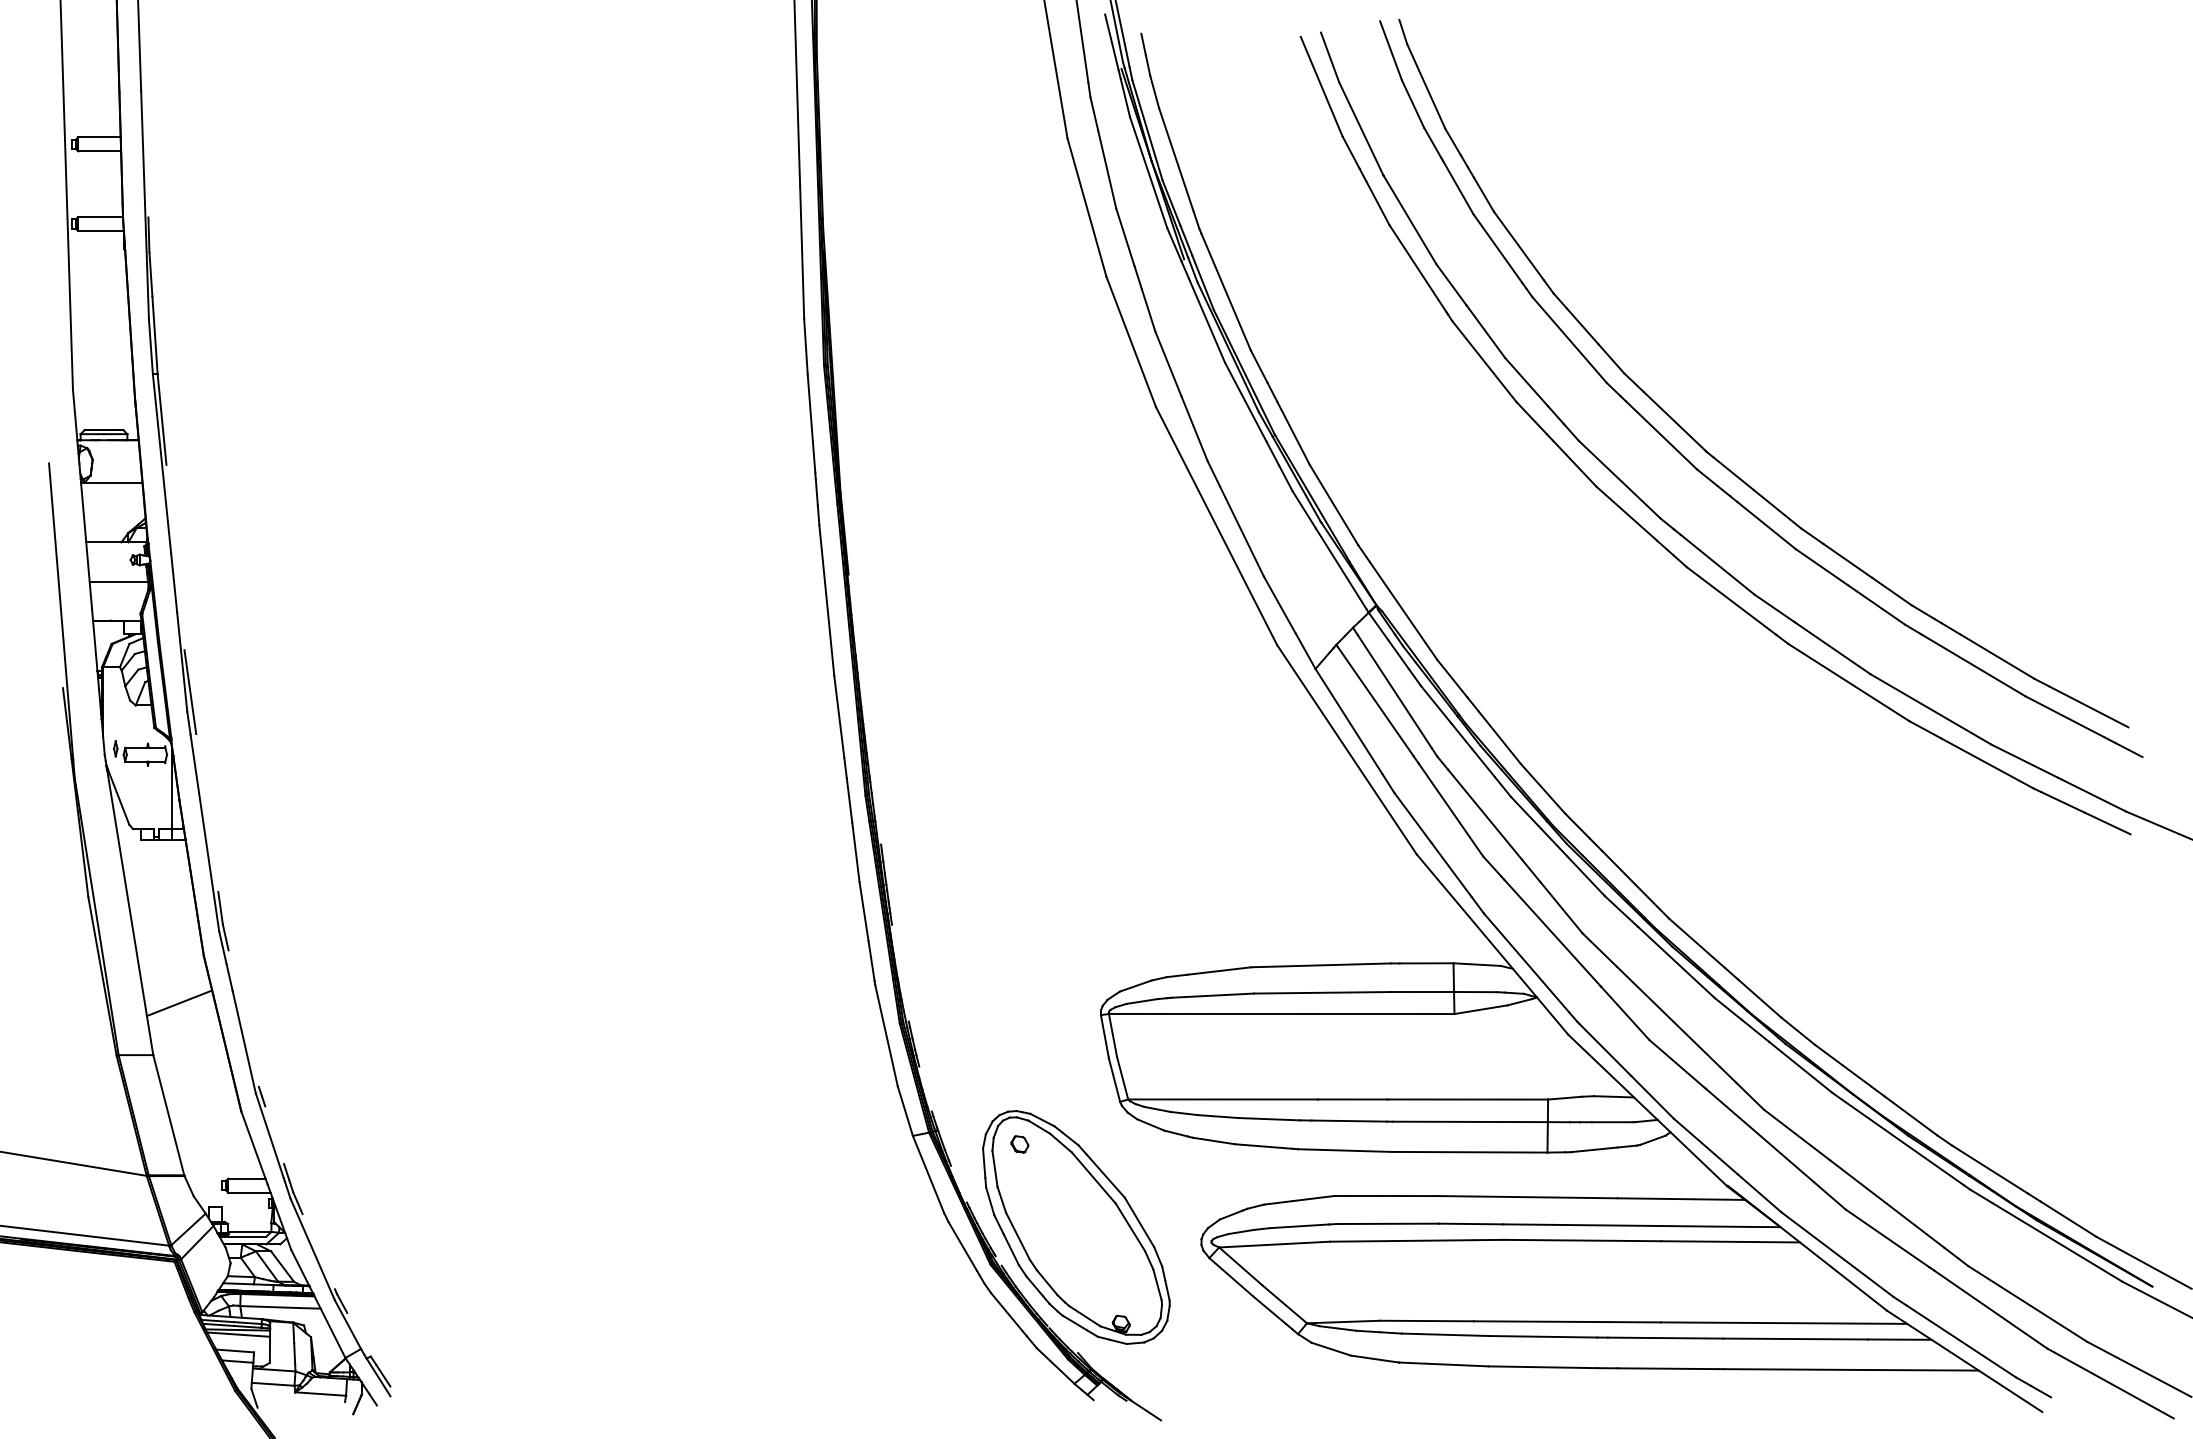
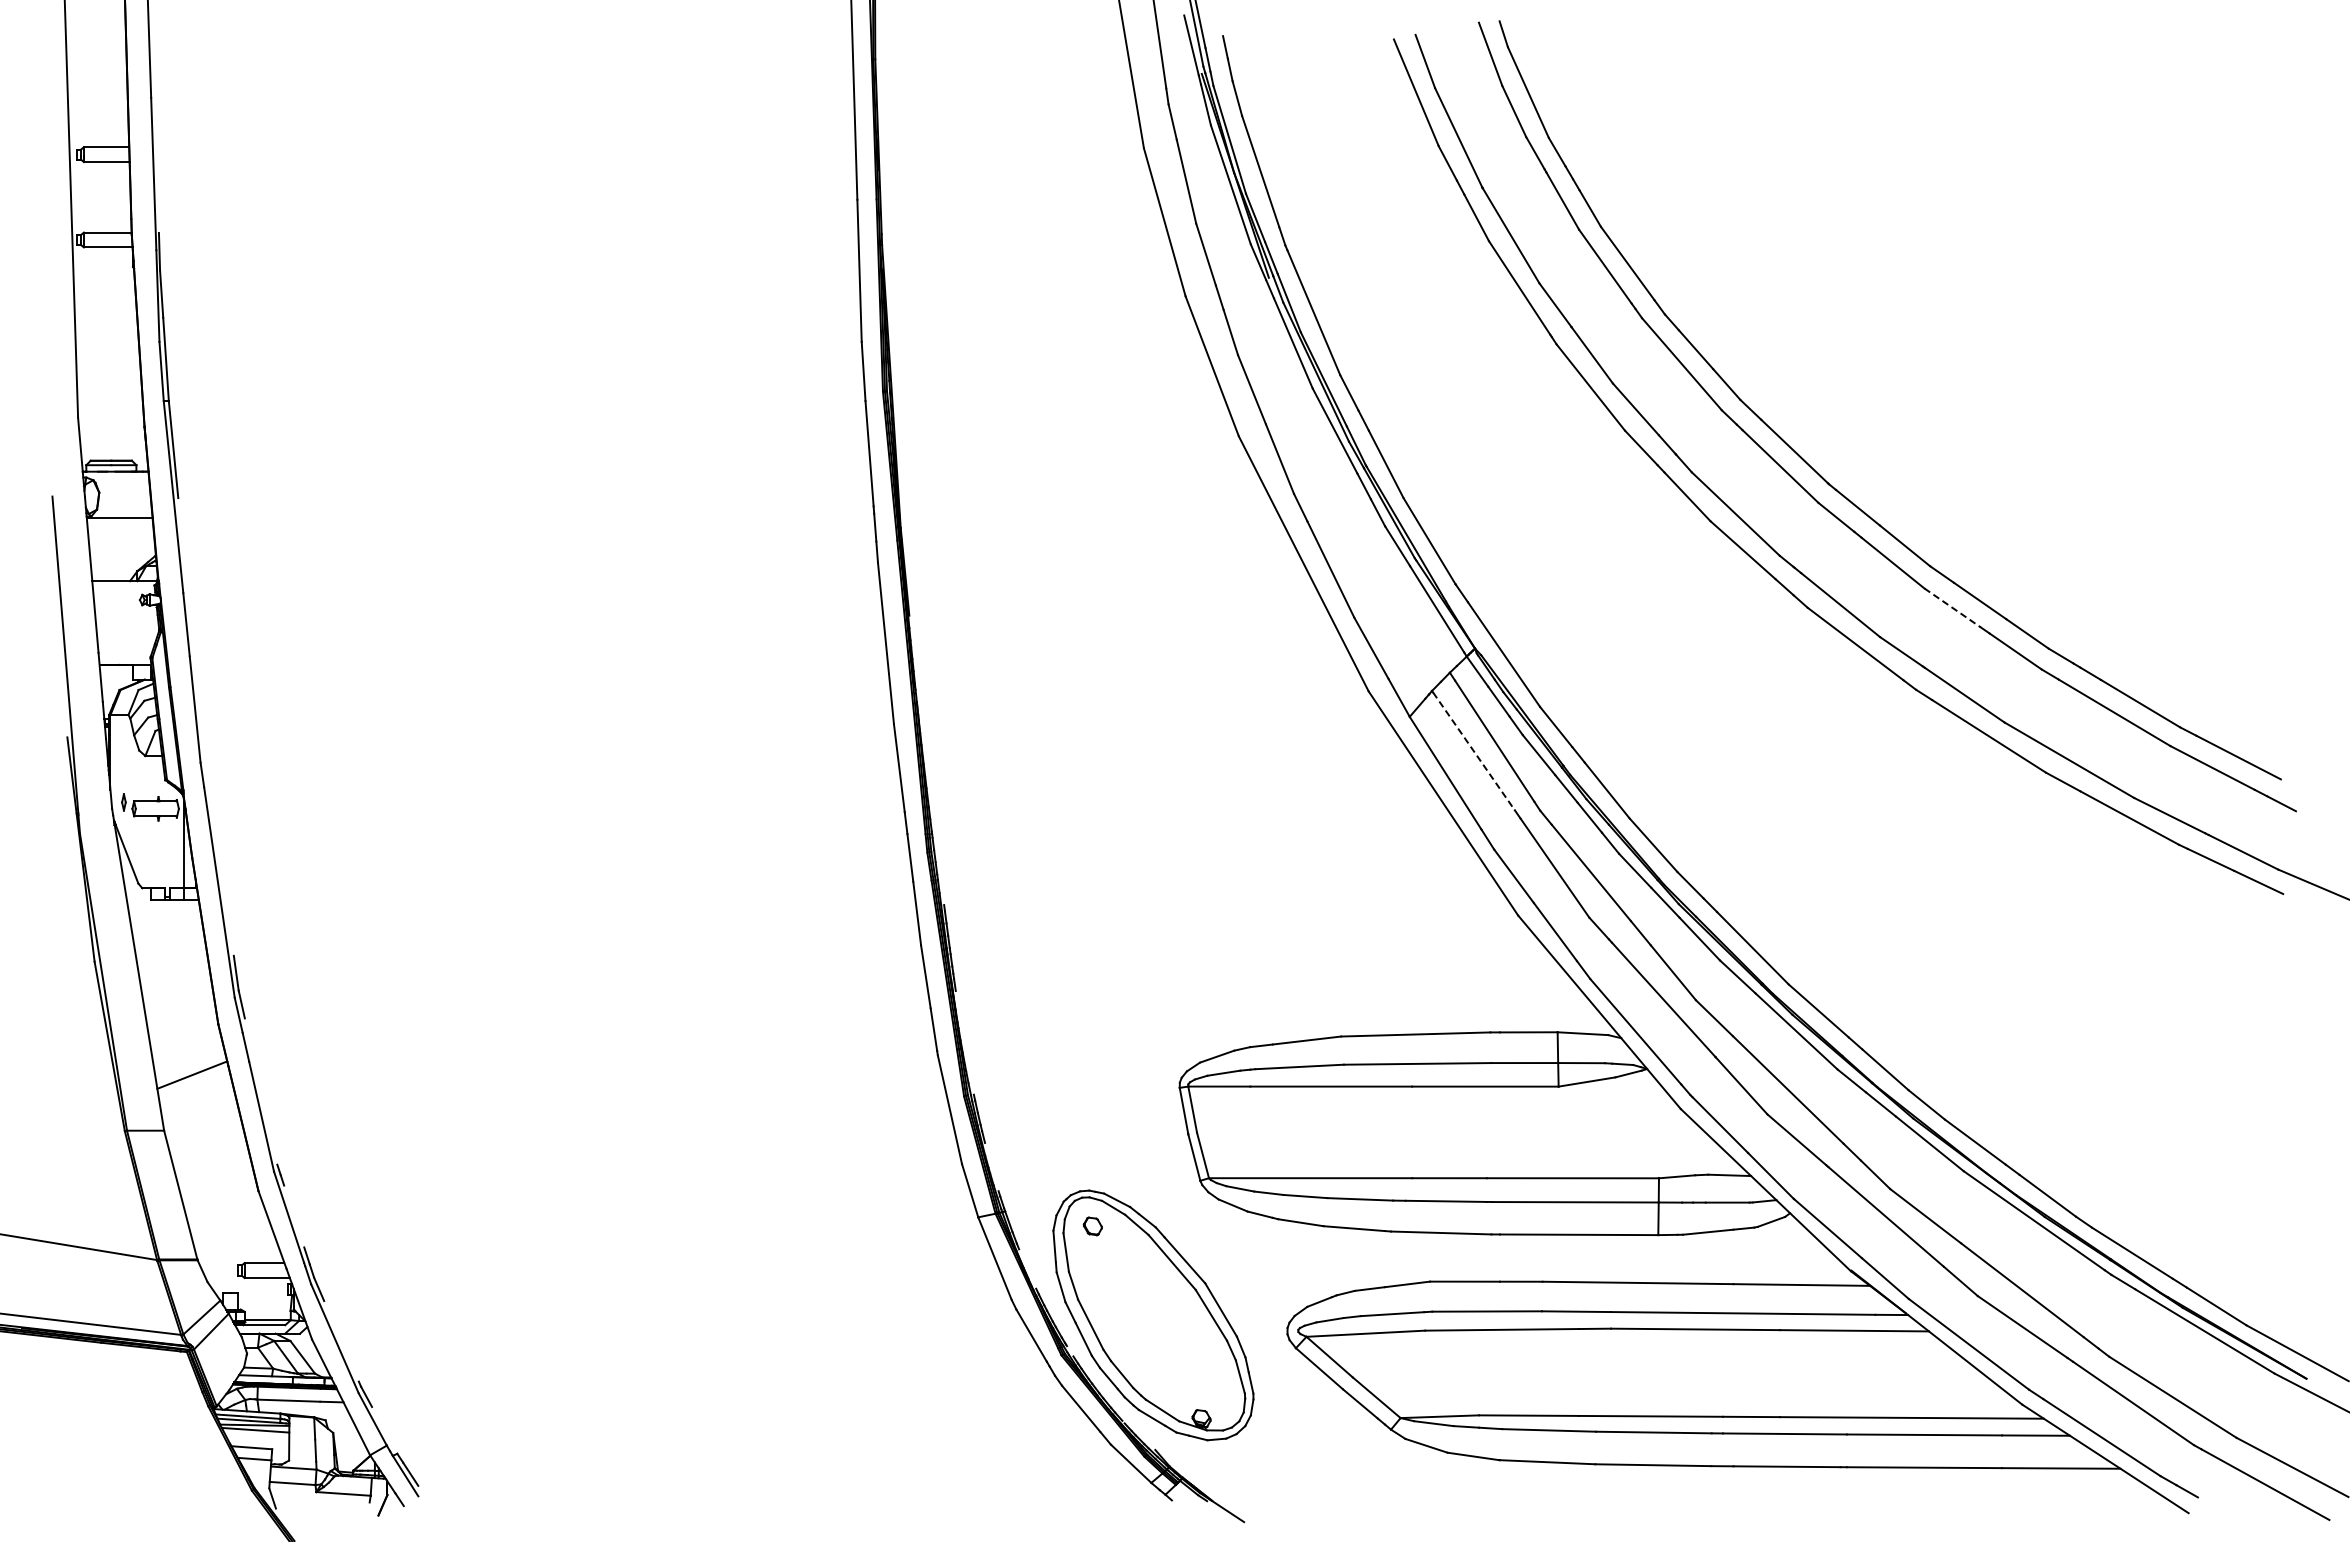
line: (1821, 567) -> (1952, 608), solid -> dashed
line: (119, 581) -> (127, 623), removed
line: (189, 691) -> (203, 741), removed
line: (1375, 701) -> (1473, 751), solid -> dashed

